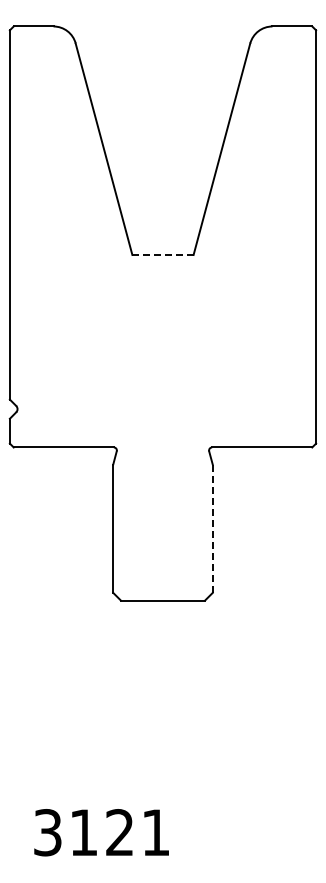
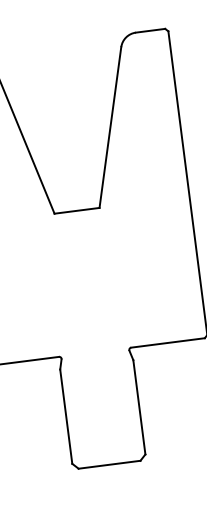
line: (163, 254) -> (77, 210), dashed -> solid
line: (212, 529) -> (139, 407), dashed -> solid

